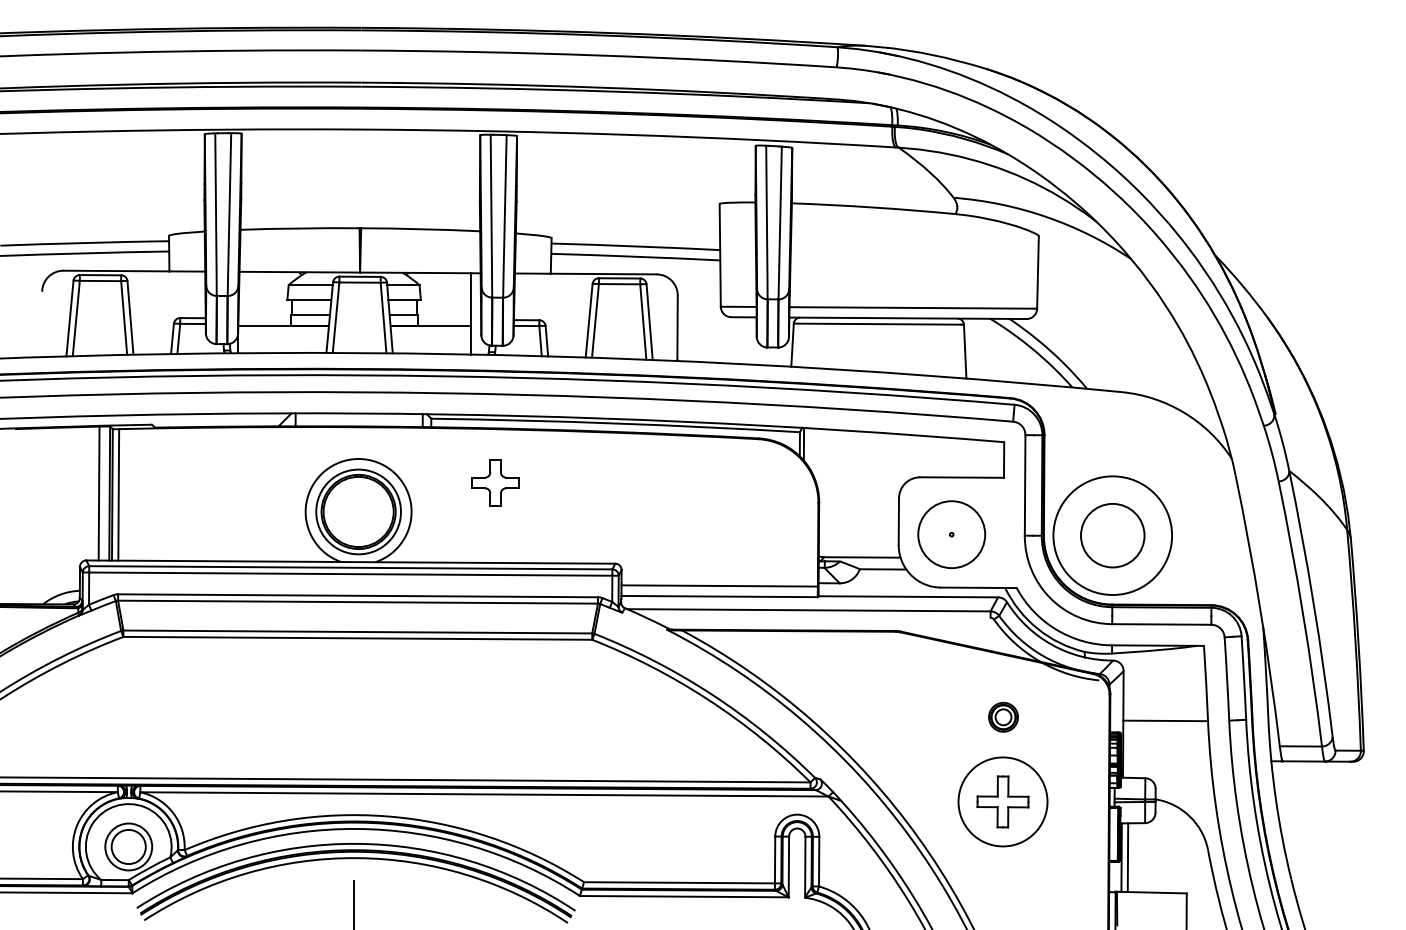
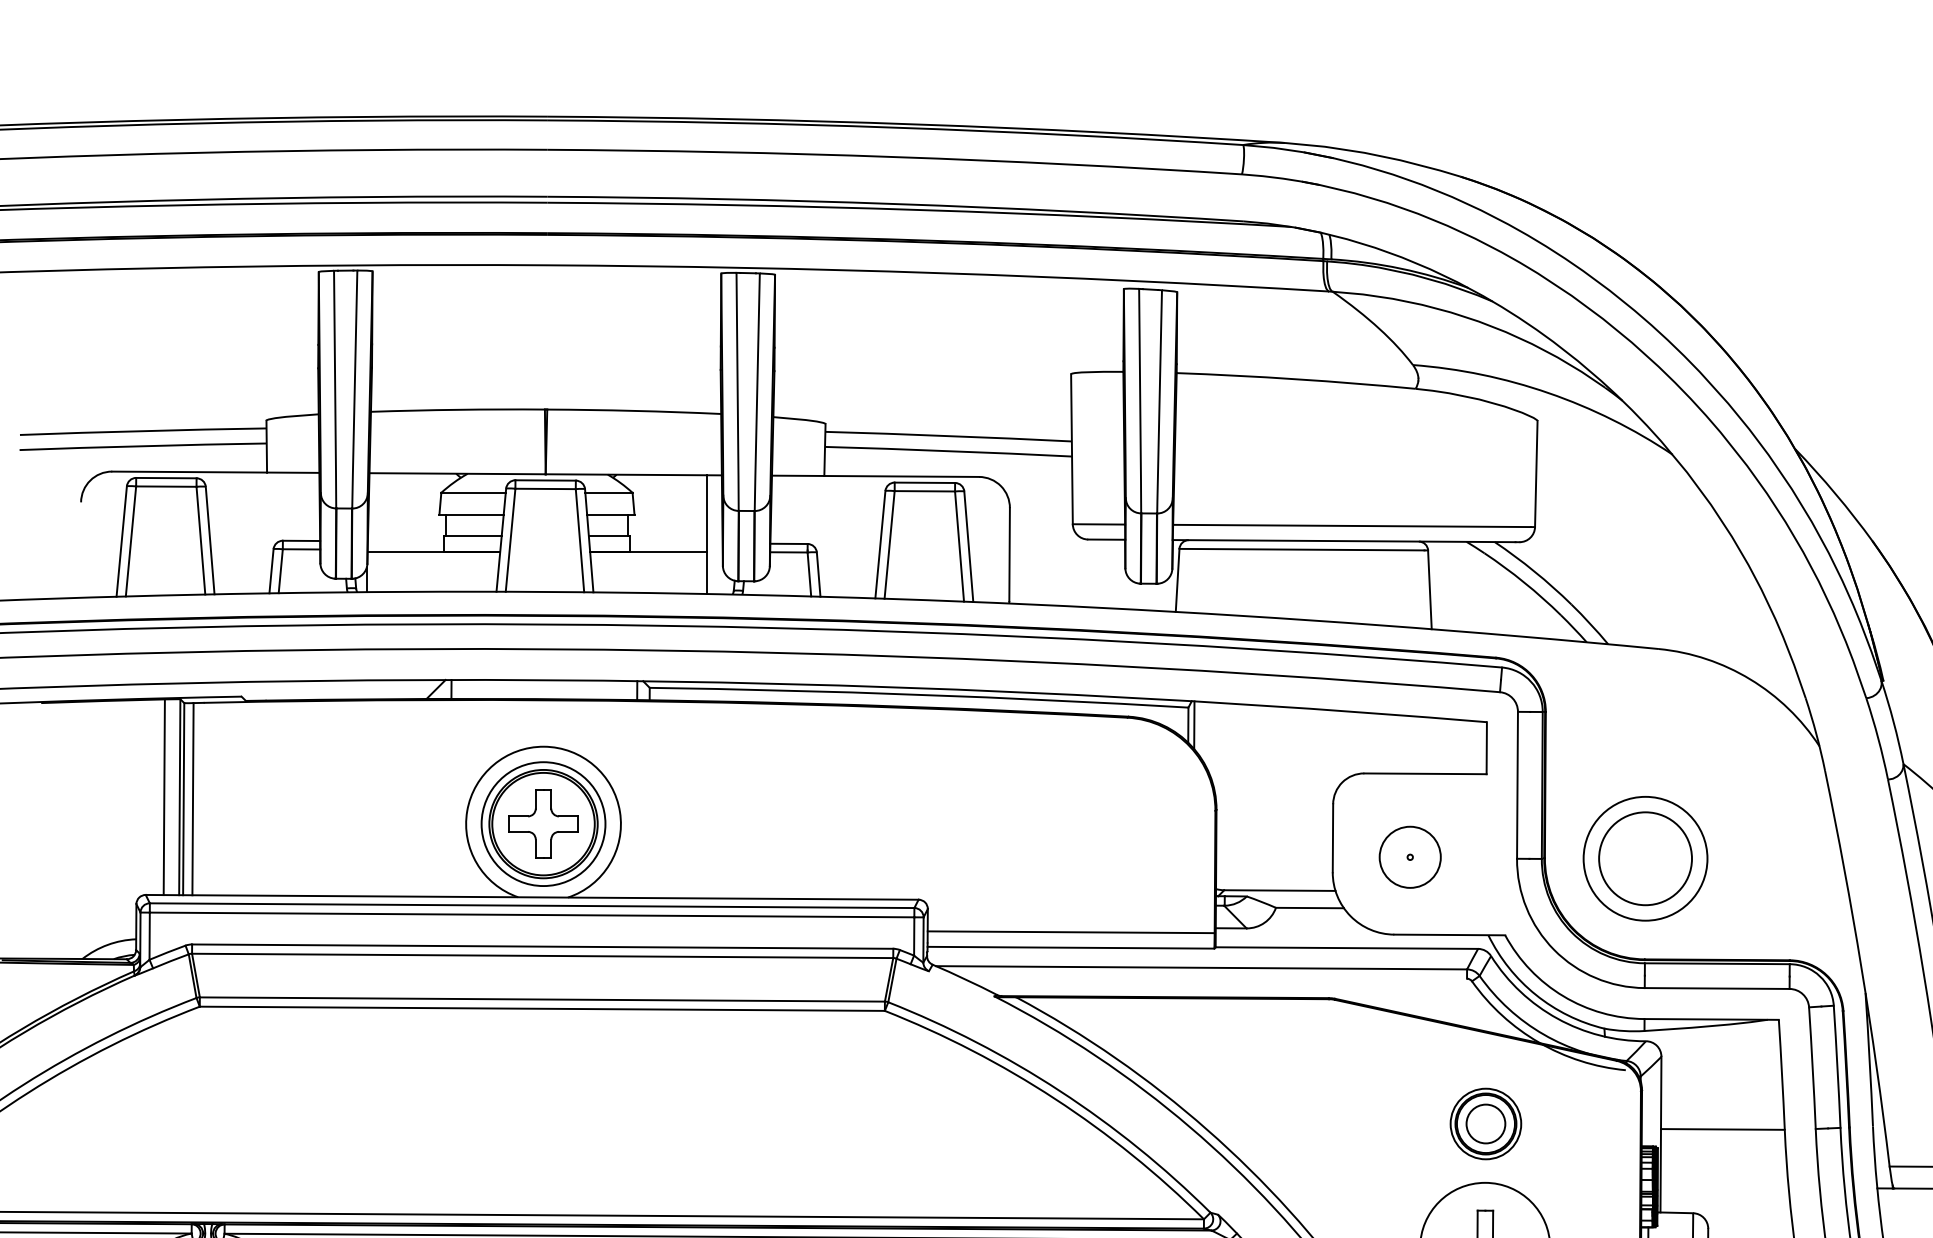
part: (495, 482) -> (543, 823), moved
circle: (951, 534) -> (1409, 857), size x0.62
circle: (1112, 535) -> (1645, 858), size x0.71
part: (1003, 717) -> (1485, 1124), size x1.67

